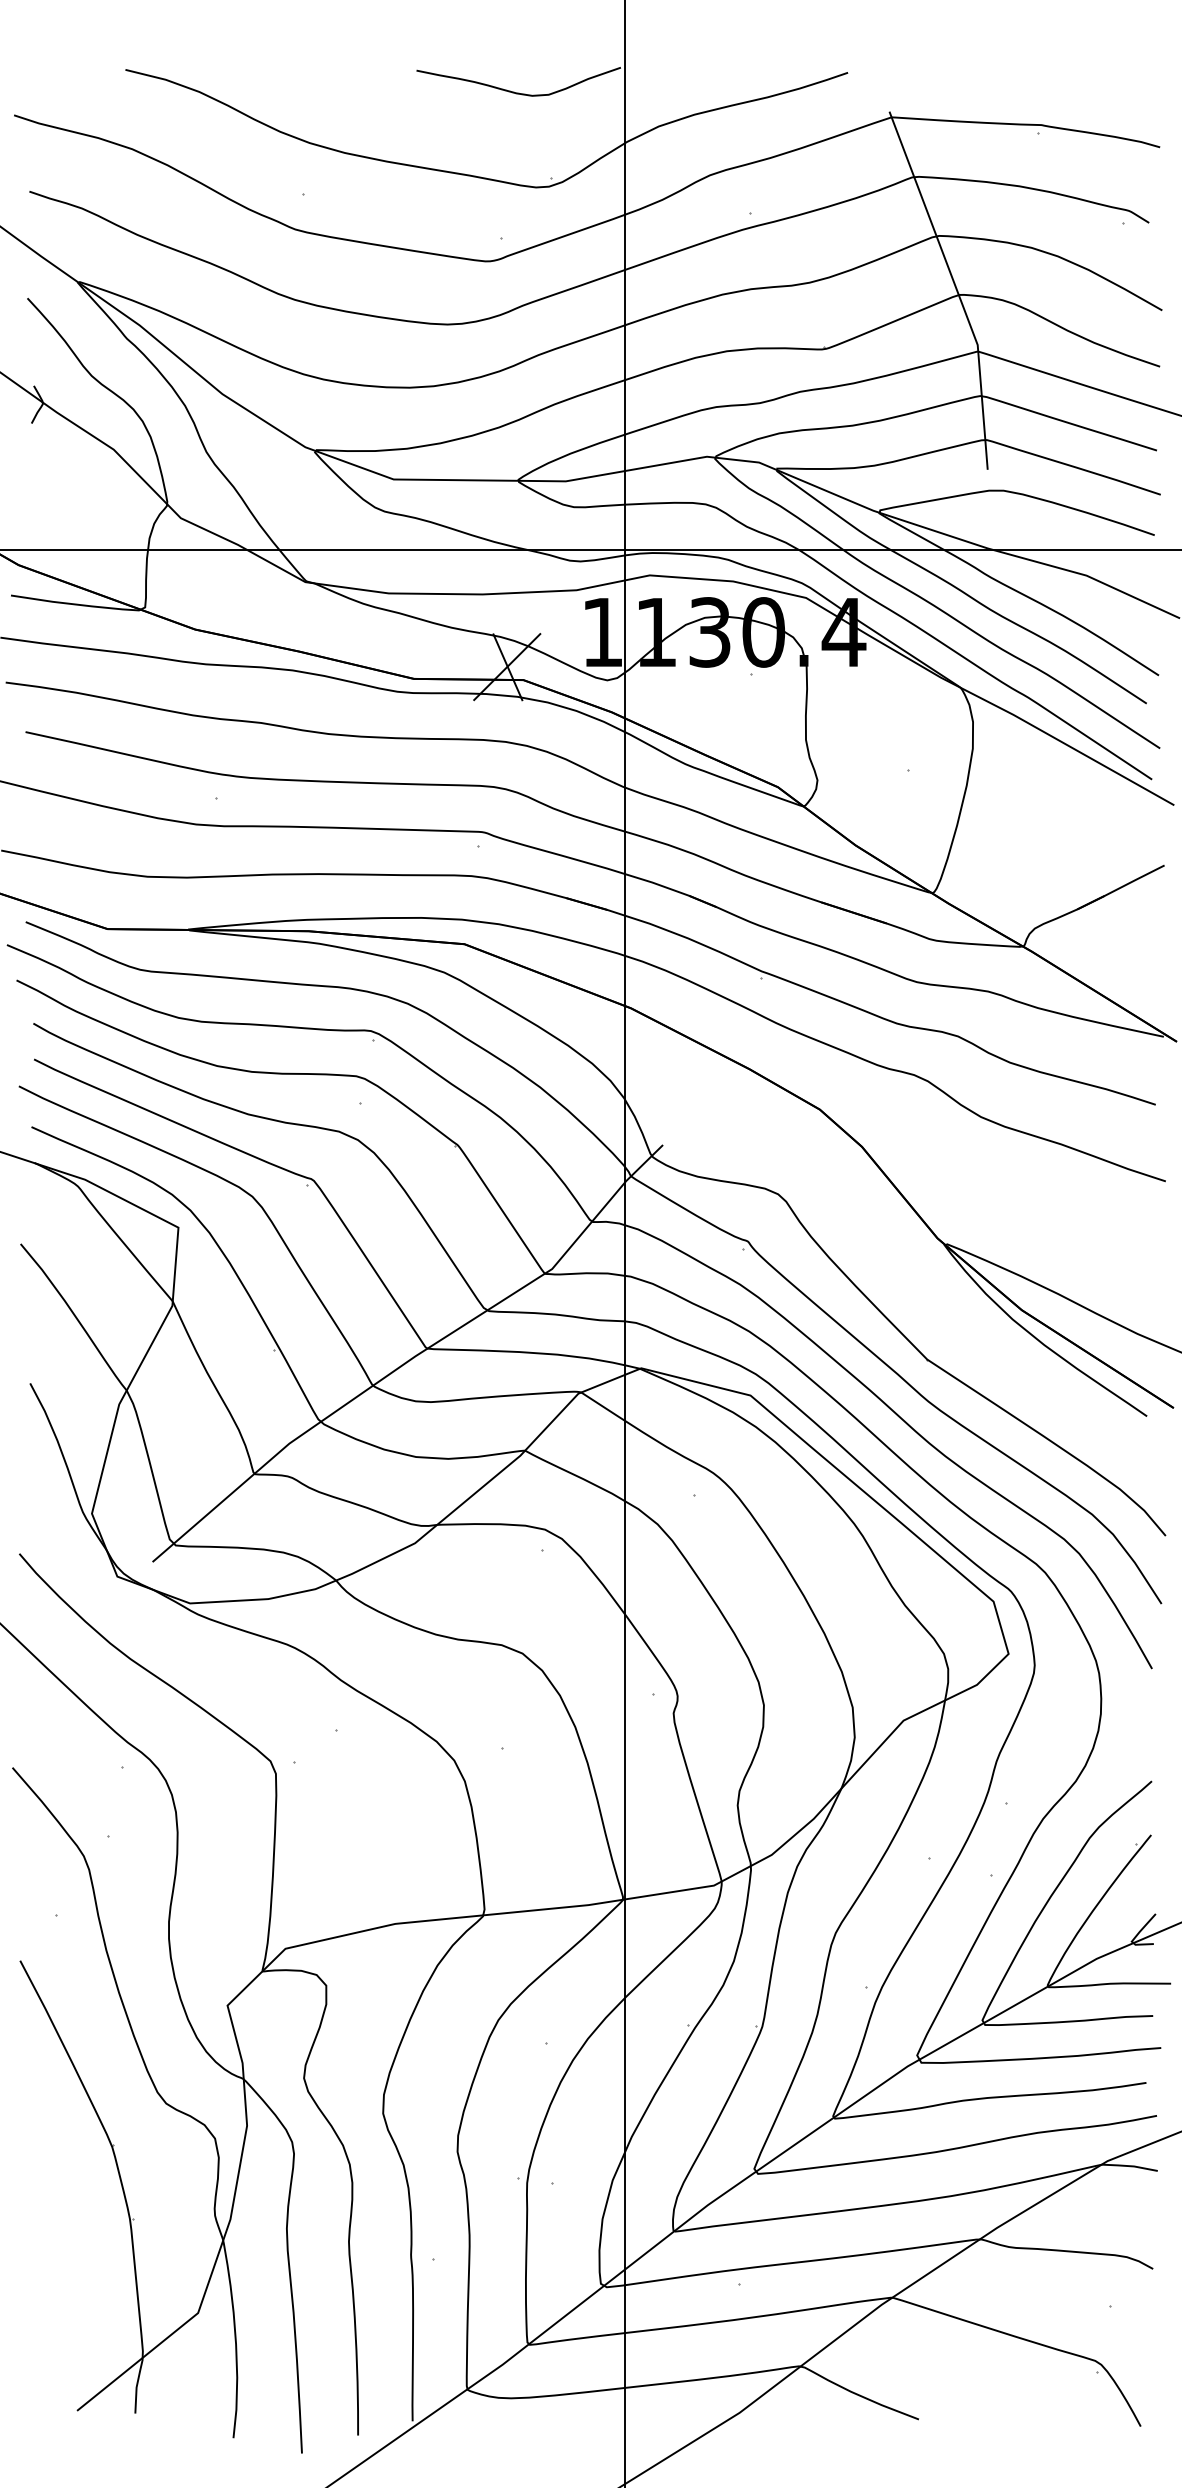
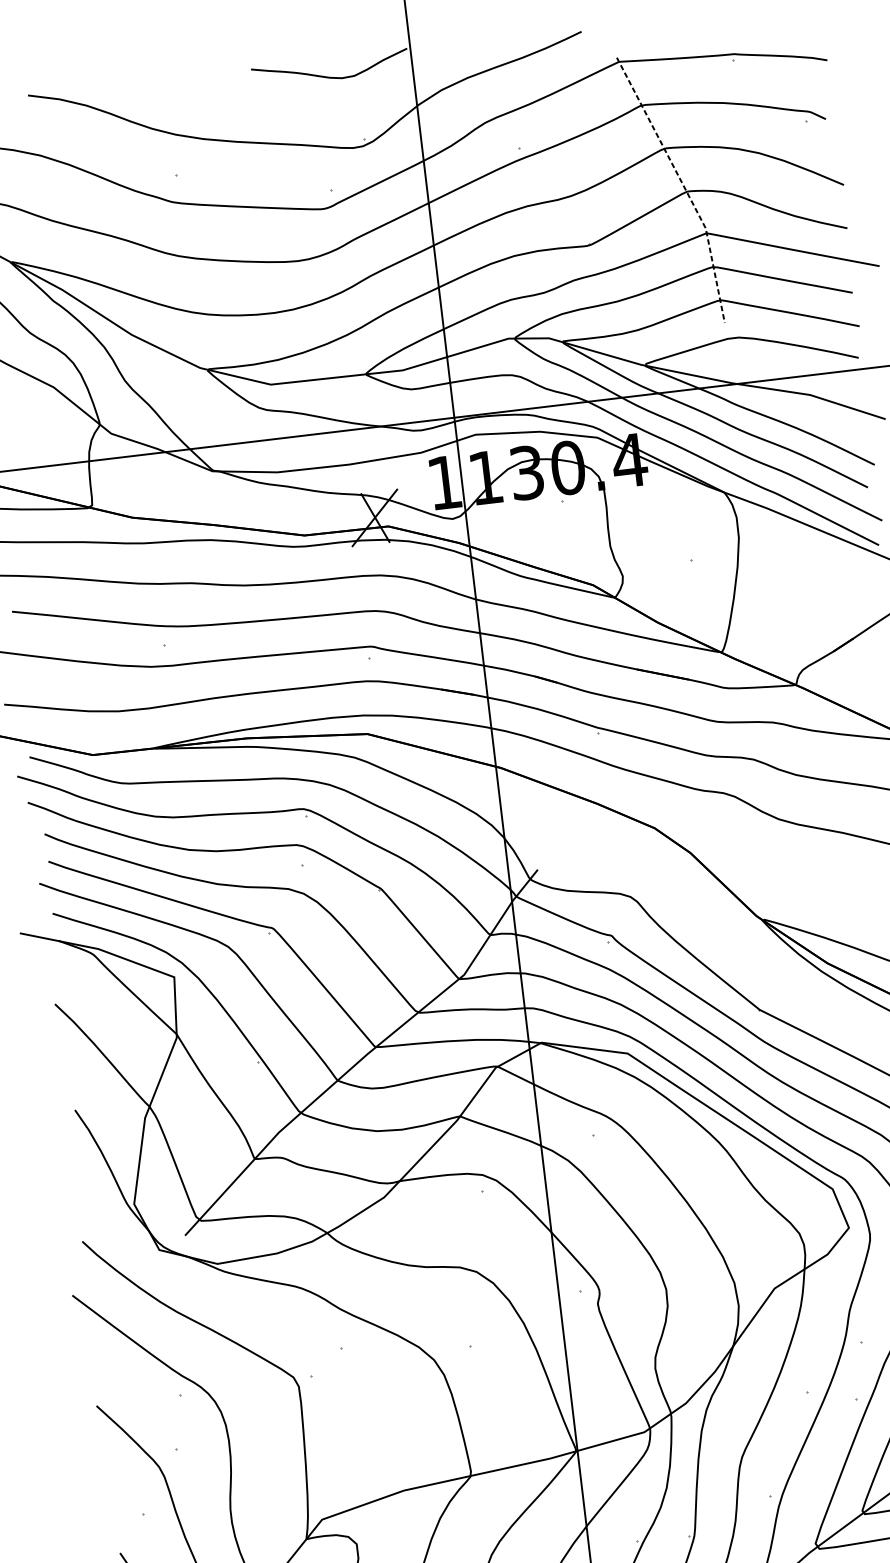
line: (956, 288) -> (684, 187), solid -> dashed

